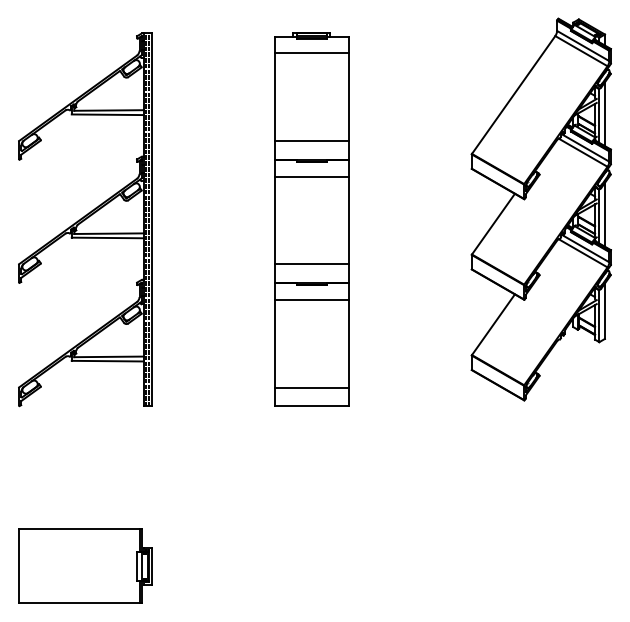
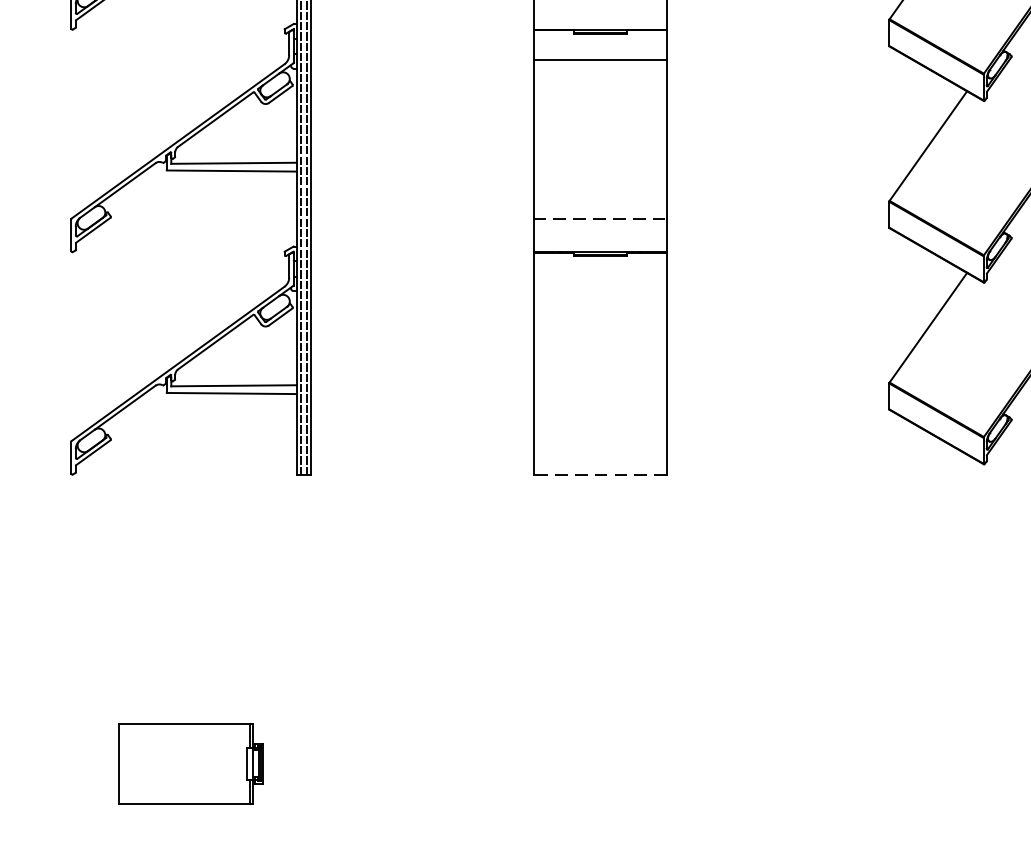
line: (311, 264) -> (599, 218), solid -> dashed
line: (311, 299) -> (599, 282), removed
line: (311, 387) -> (599, 441), removed
line: (311, 406) -> (599, 475), solid -> dashed
part: (85, 565) -> (191, 762), size x0.6

